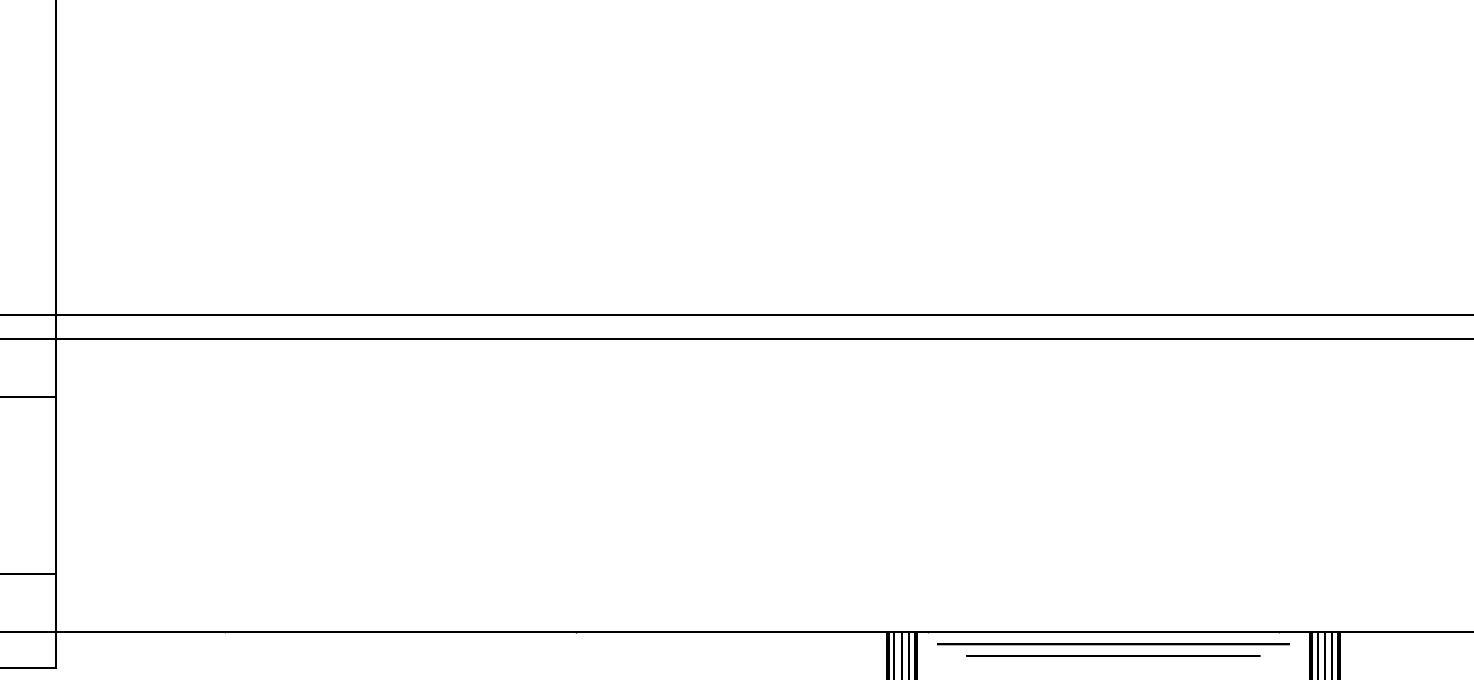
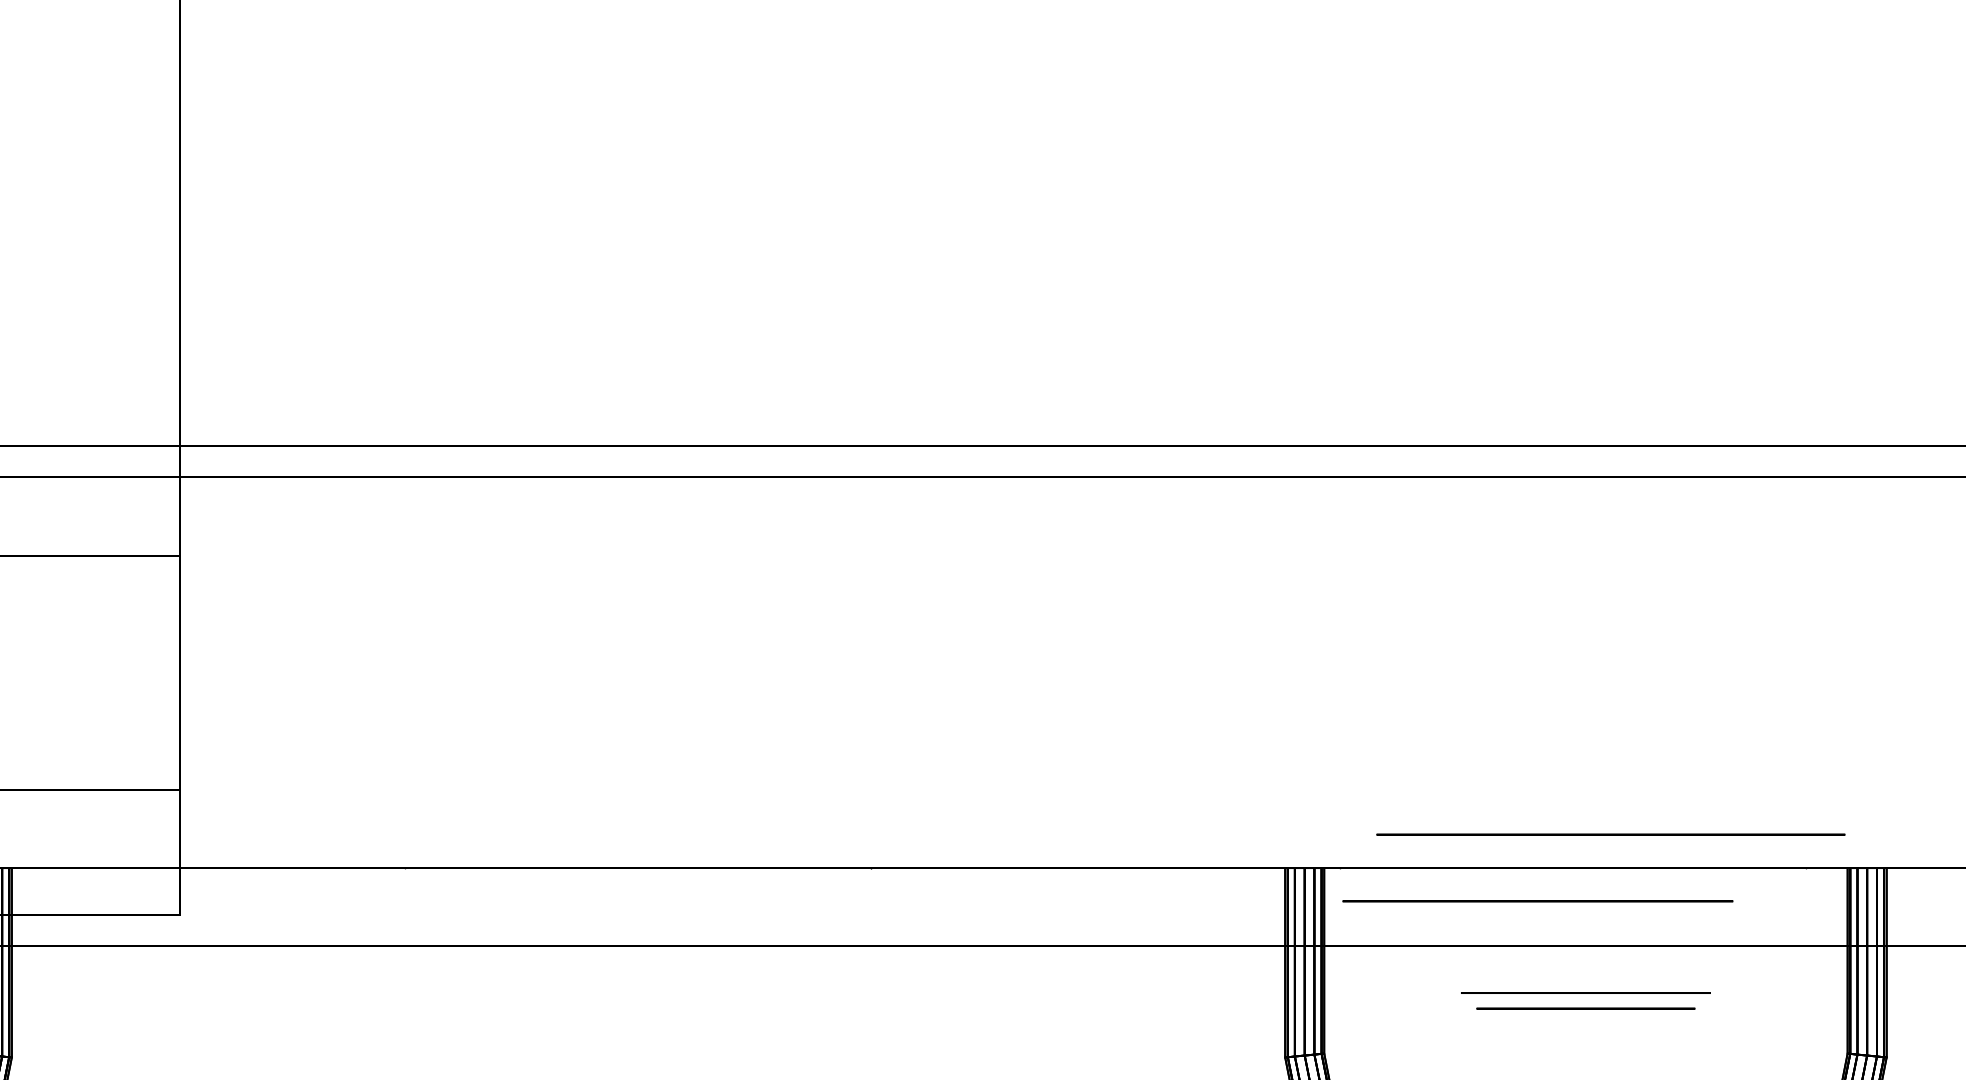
circle: (1113, 644) -> (1610, 834), moved
circle: (1113, 656) -> (1537, 901), moved

